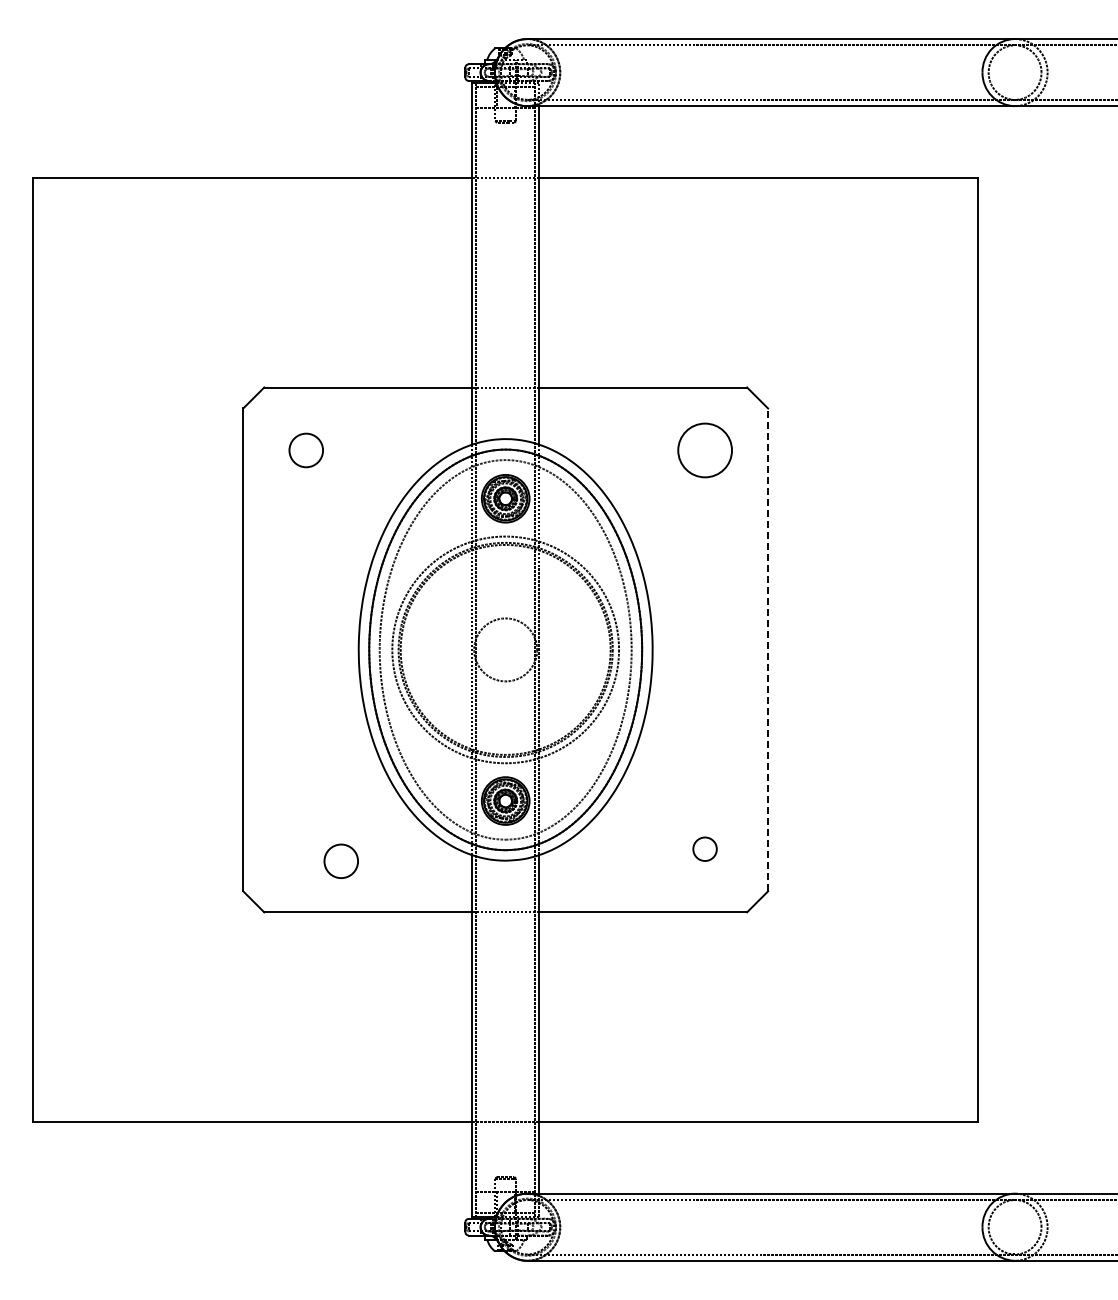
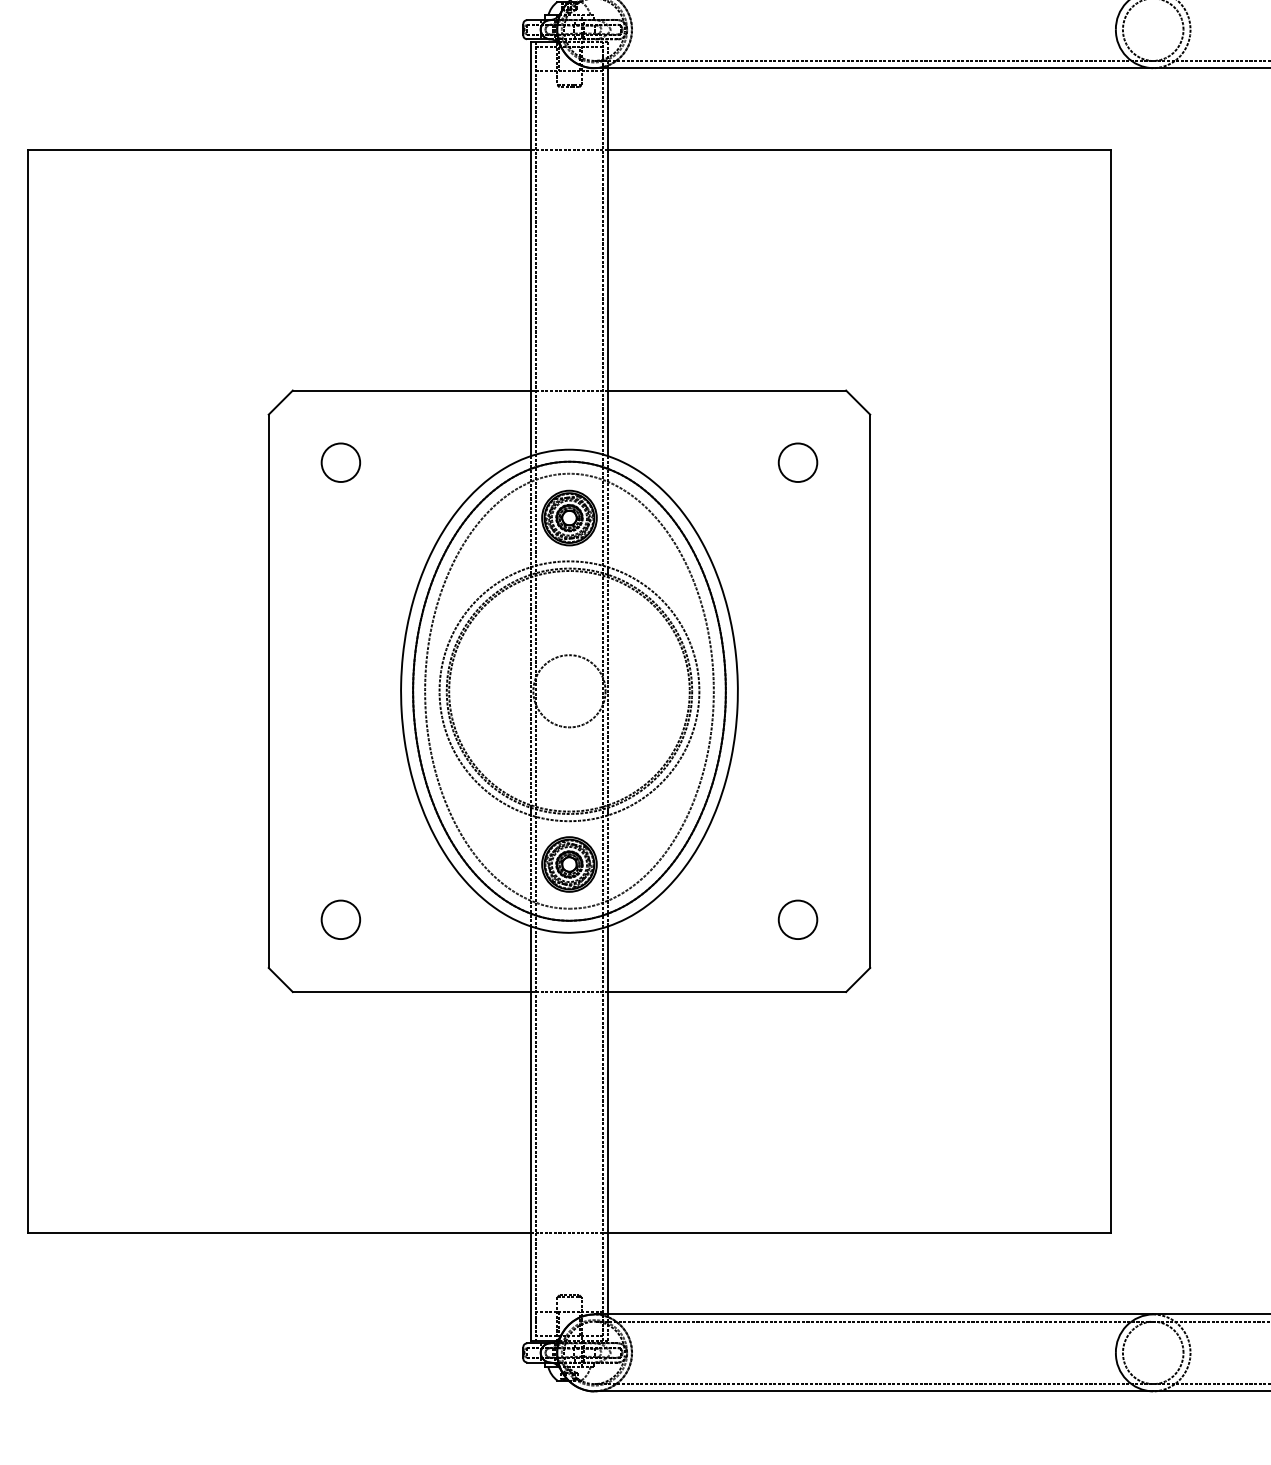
circle: (704, 450) -> (797, 462), size x0.62
line: (768, 649) -> (870, 690), dashed -> solid
circle: (704, 848) -> (797, 918), size x1.43
circle: (340, 860) -> (340, 918), moved

